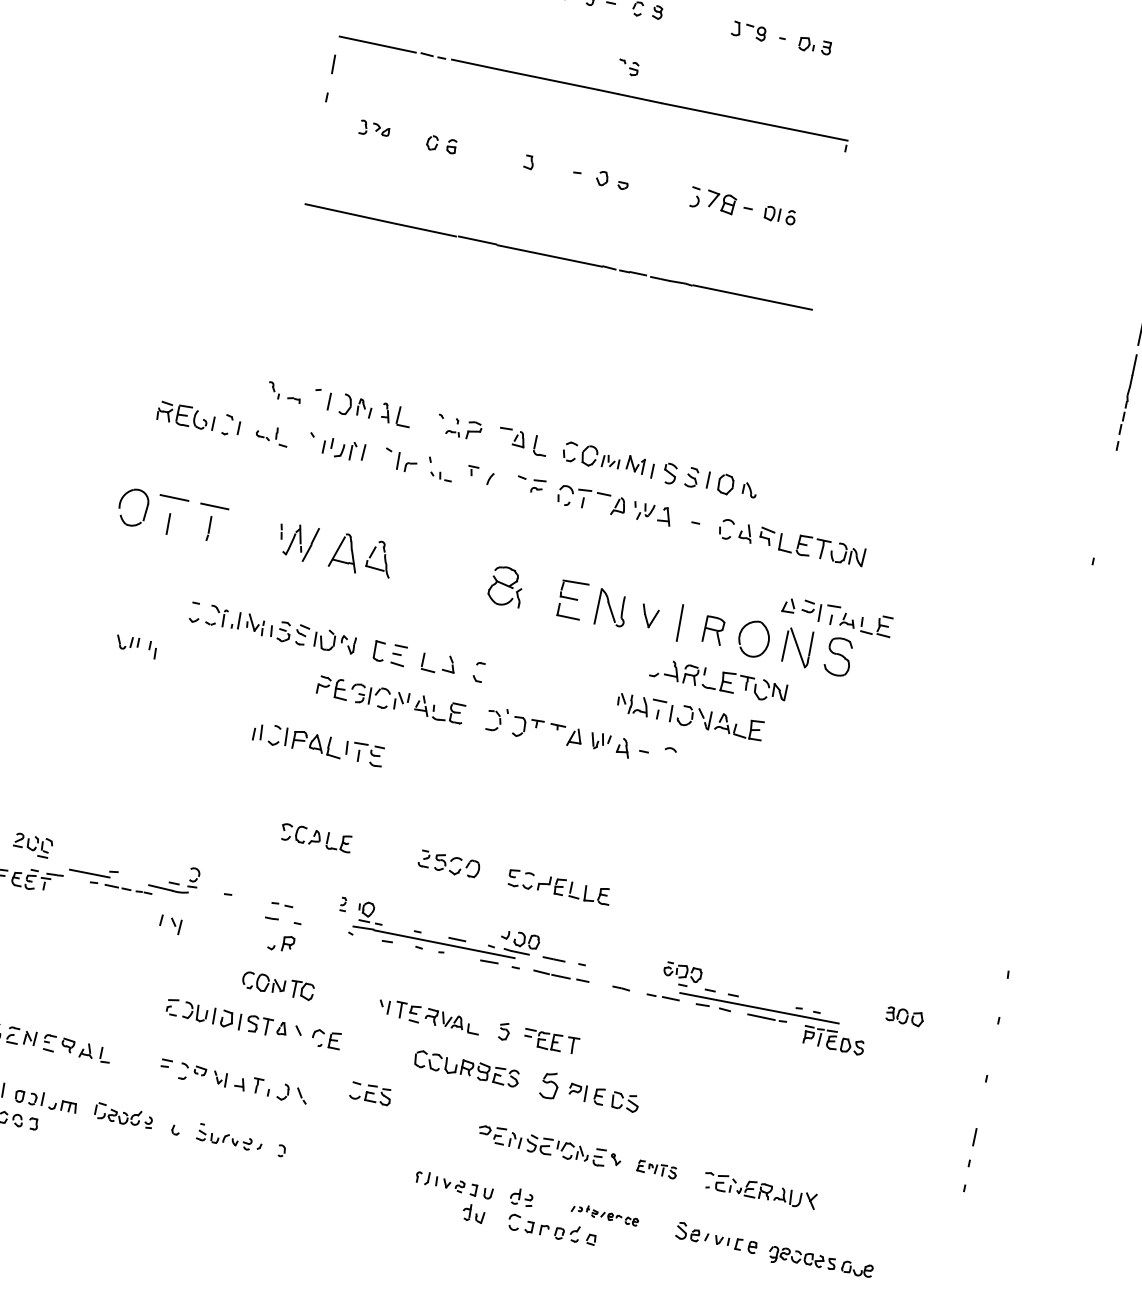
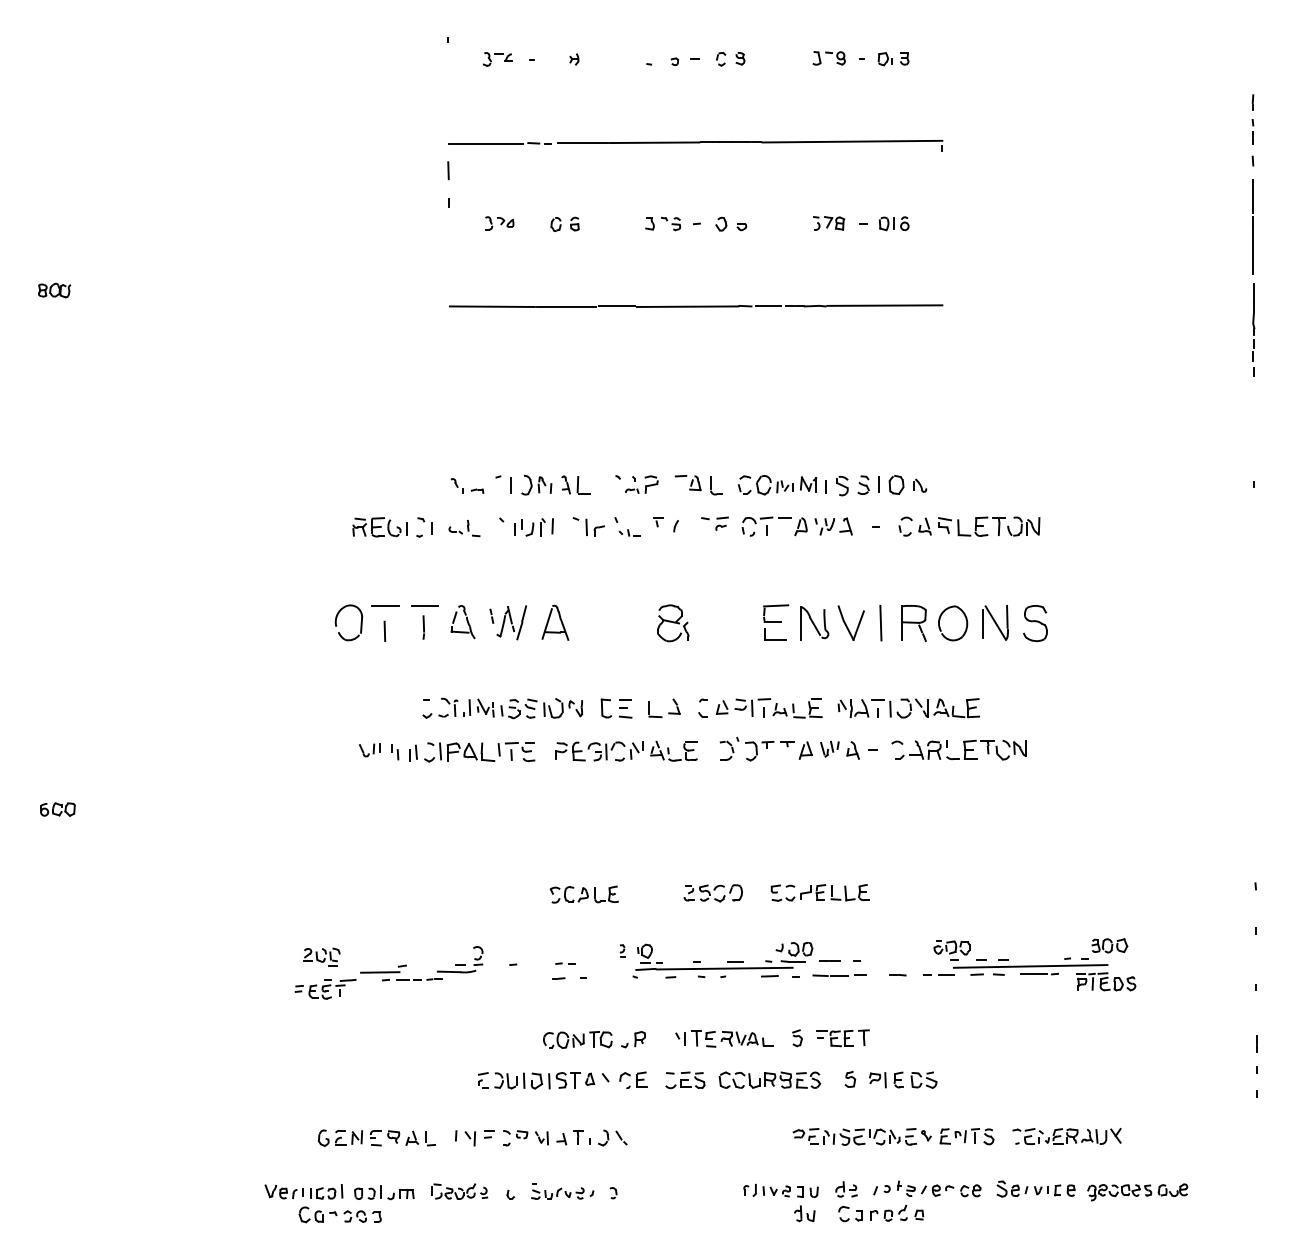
part: (628, 67) -> (670, 223), moved
part: (713, 201) -> (829, 223), size x0.71
part: (379, 559) -> (462, 622), moved
part: (506, 586) -> (673, 623), moved
part: (648, 615) -> (850, 622), size x1.67
part: (837, 616) -> (769, 708), moved
part: (713, 630) -> (913, 623), size x1.43
part: (718, 679) -> (960, 749), moved
part: (318, 744) -> (472, 752), moved
part: (170, 924) -> (465, 1138), moved
part: (281, 943) -> (633, 1039), moved
part: (904, 1016) -> (1109, 945), moved
part: (550, 1084) -> (850, 1078), size x0.62
part: (370, 1093) -> (685, 1080), moved
part: (656, 1169) -> (966, 1136), size x1.43
part: (605, 1214) -> (927, 1188), size x1.67

